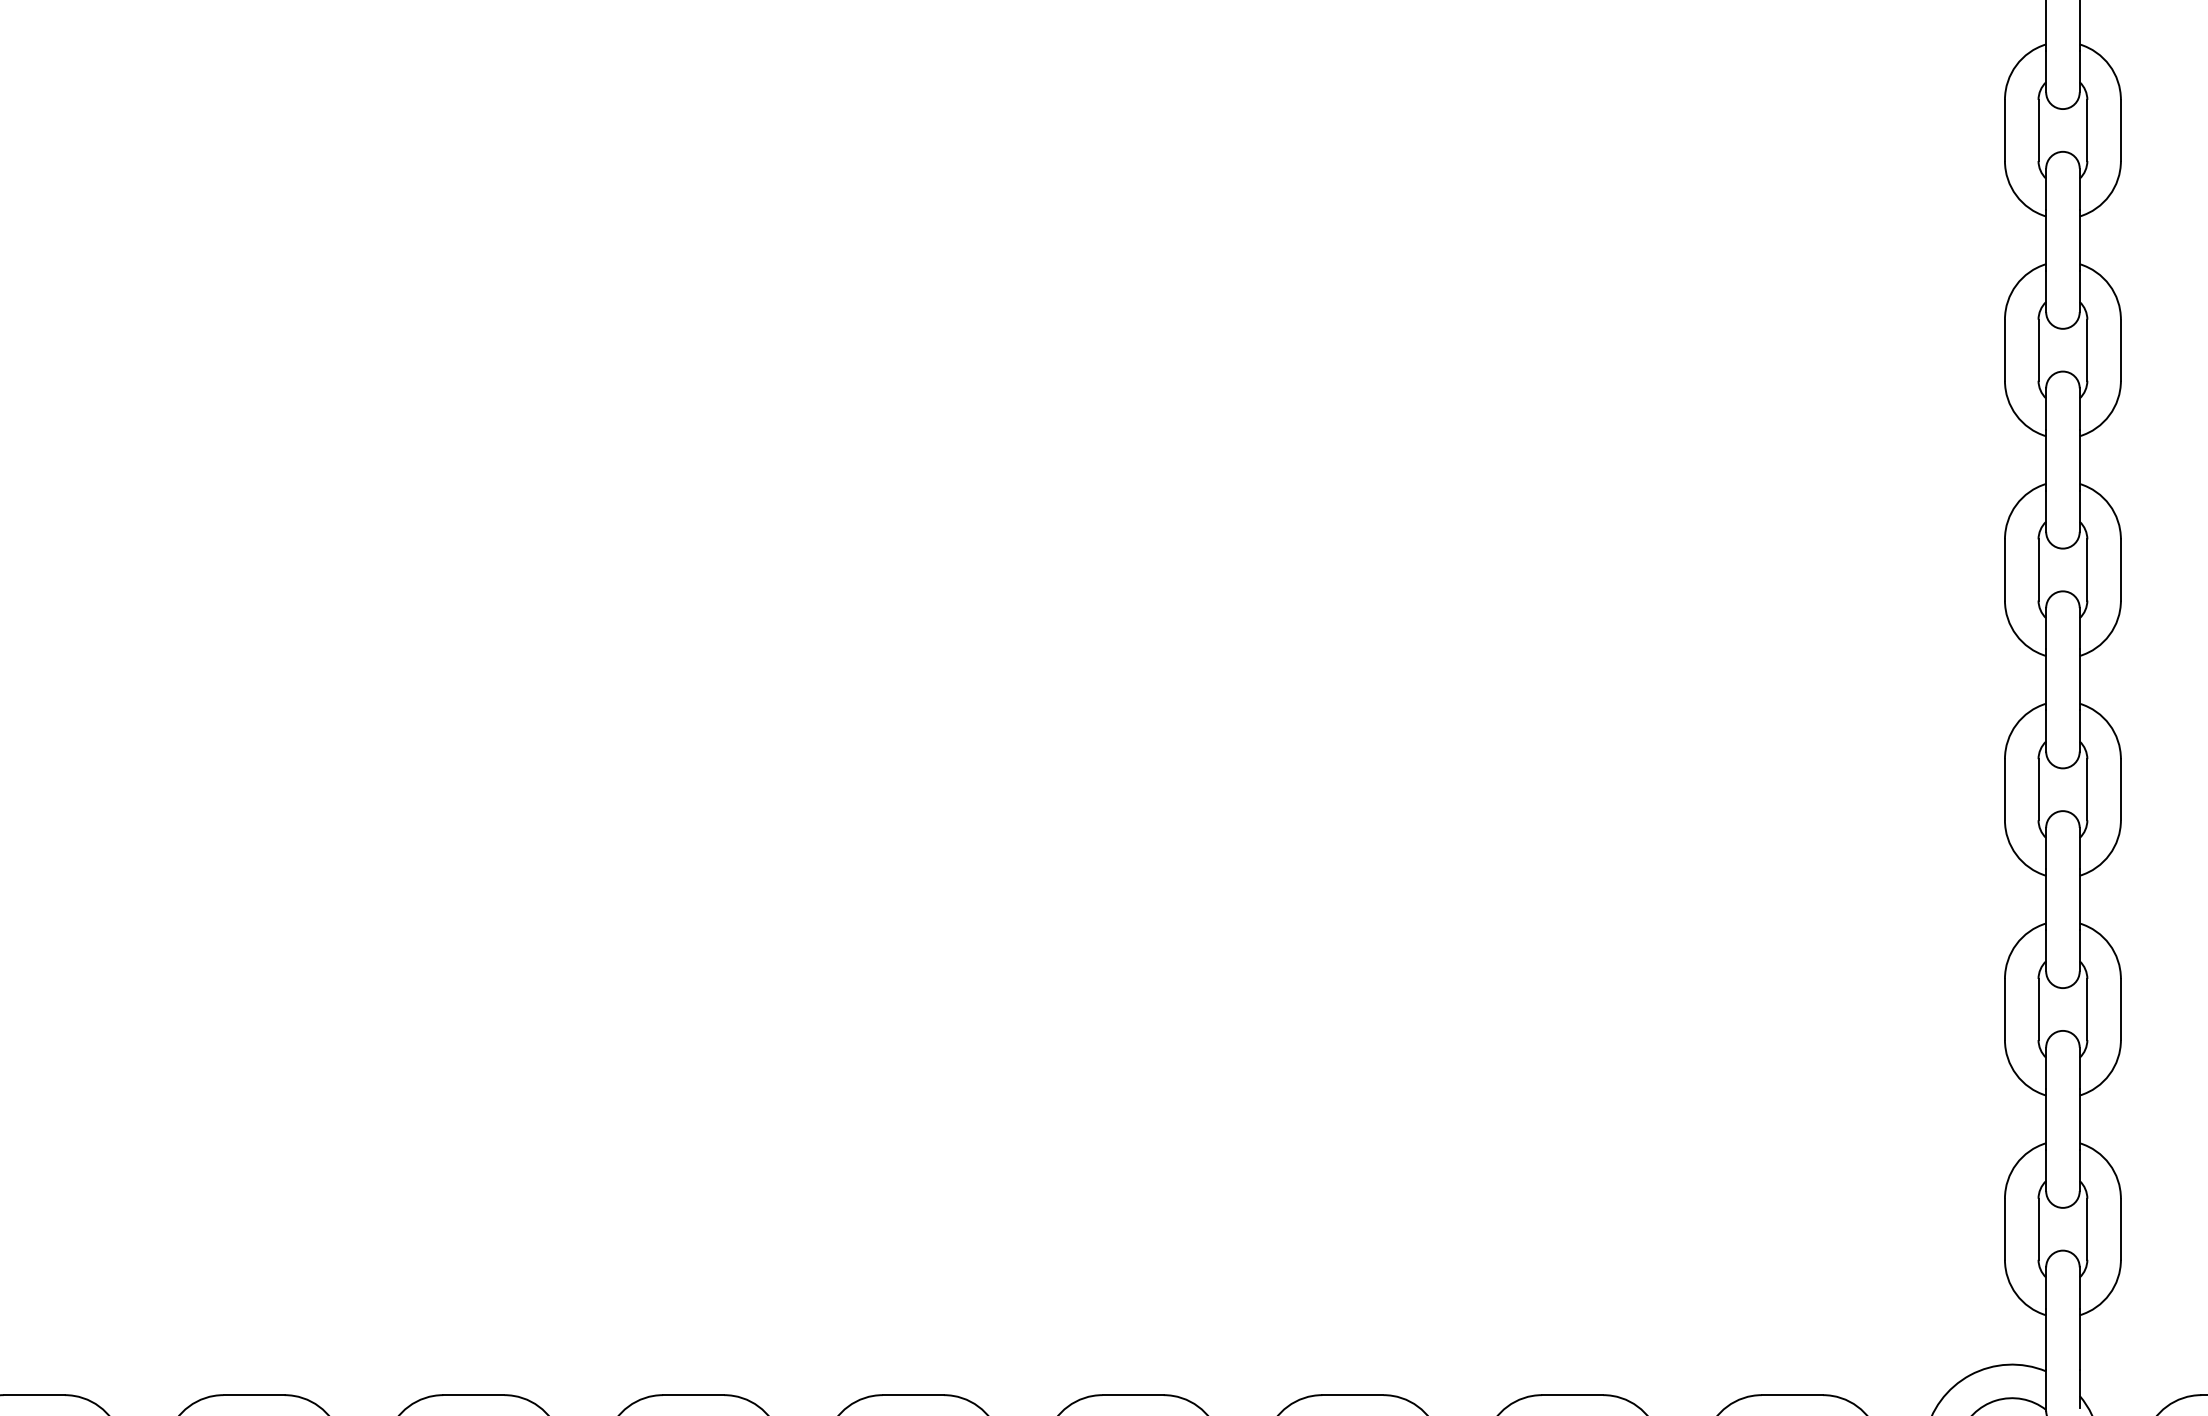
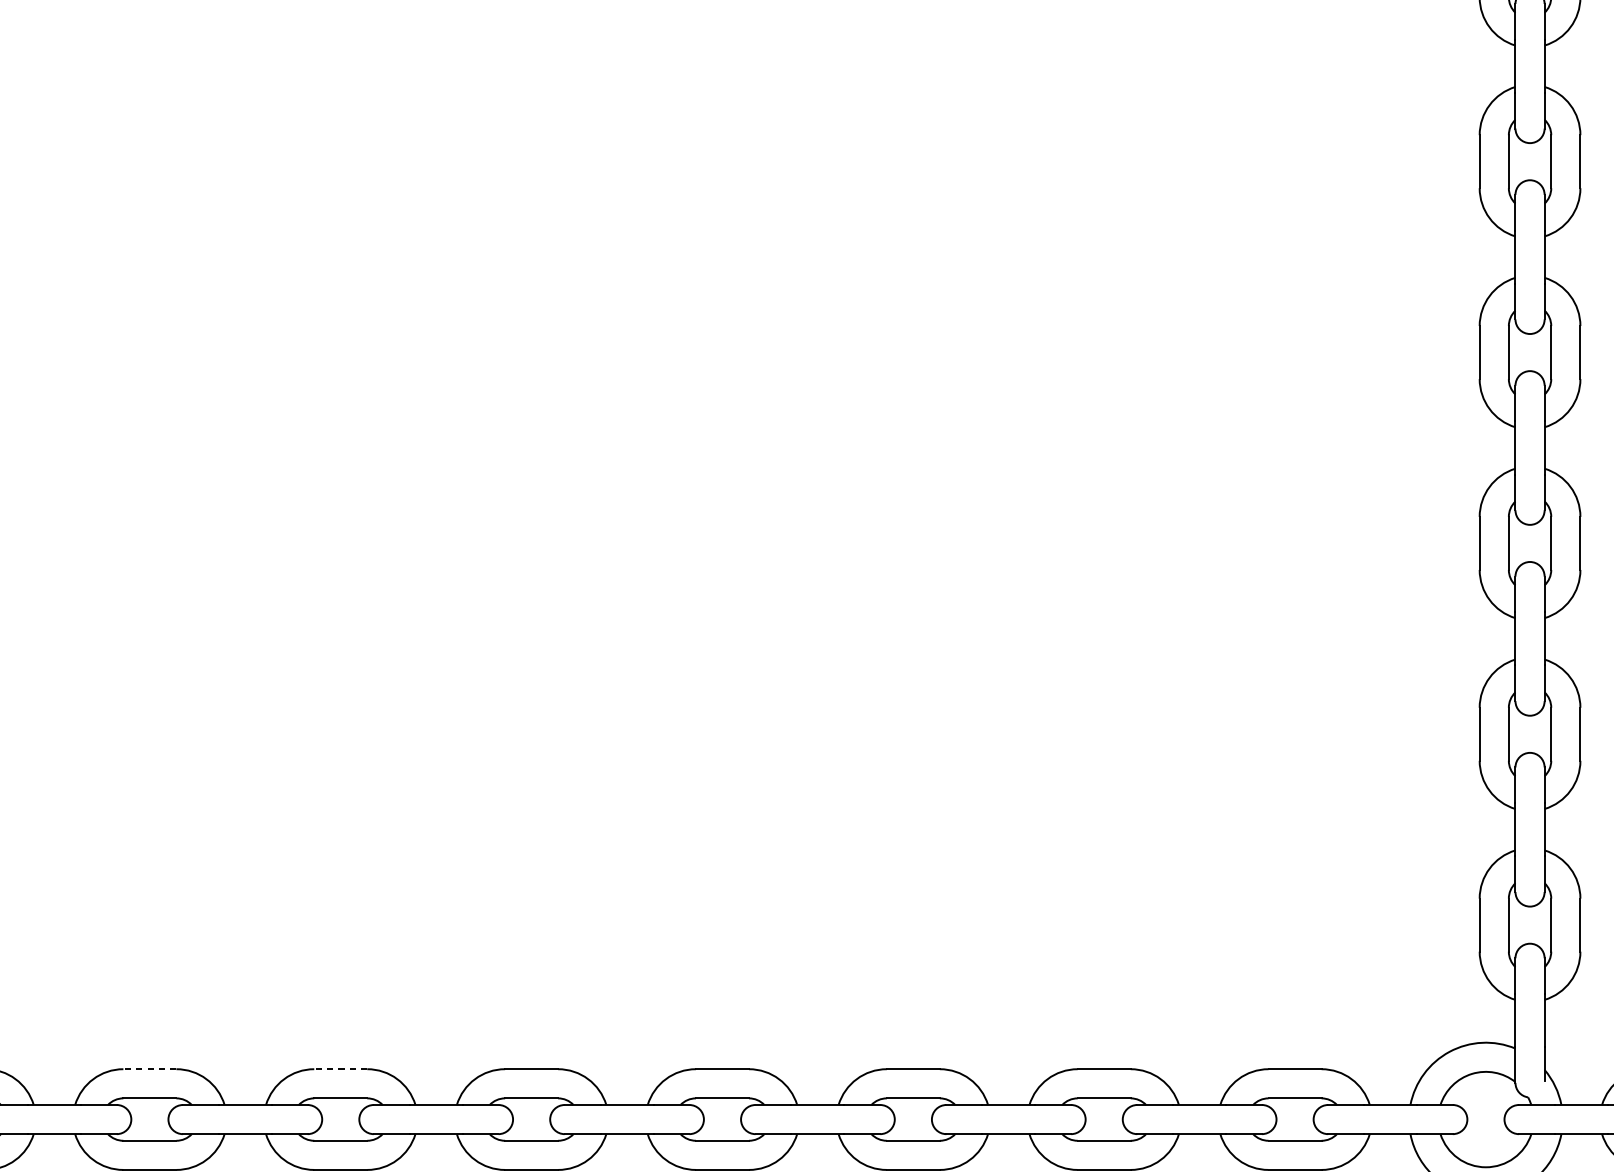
line: (473, 1395) -> (149, 1069), solid -> dashed
line: (693, 1395) -> (340, 1069), solid -> dashed

